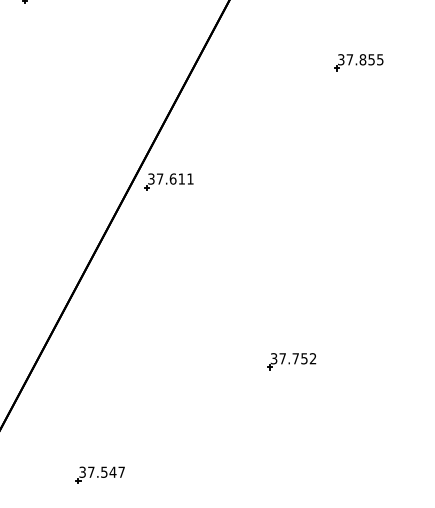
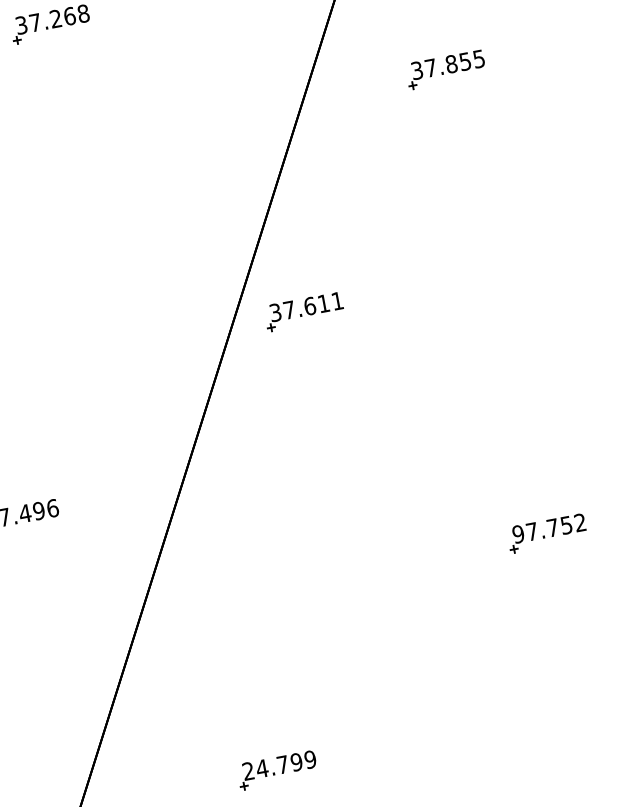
part: (358, 62) -> (445, 69), moved
part: (168, 181) -> (303, 311), moved
text: (273, 358) -> (517, 534), 37.752 -> 97.752
text: (102, 471) -> (279, 764), 37.547 -> 24.799

